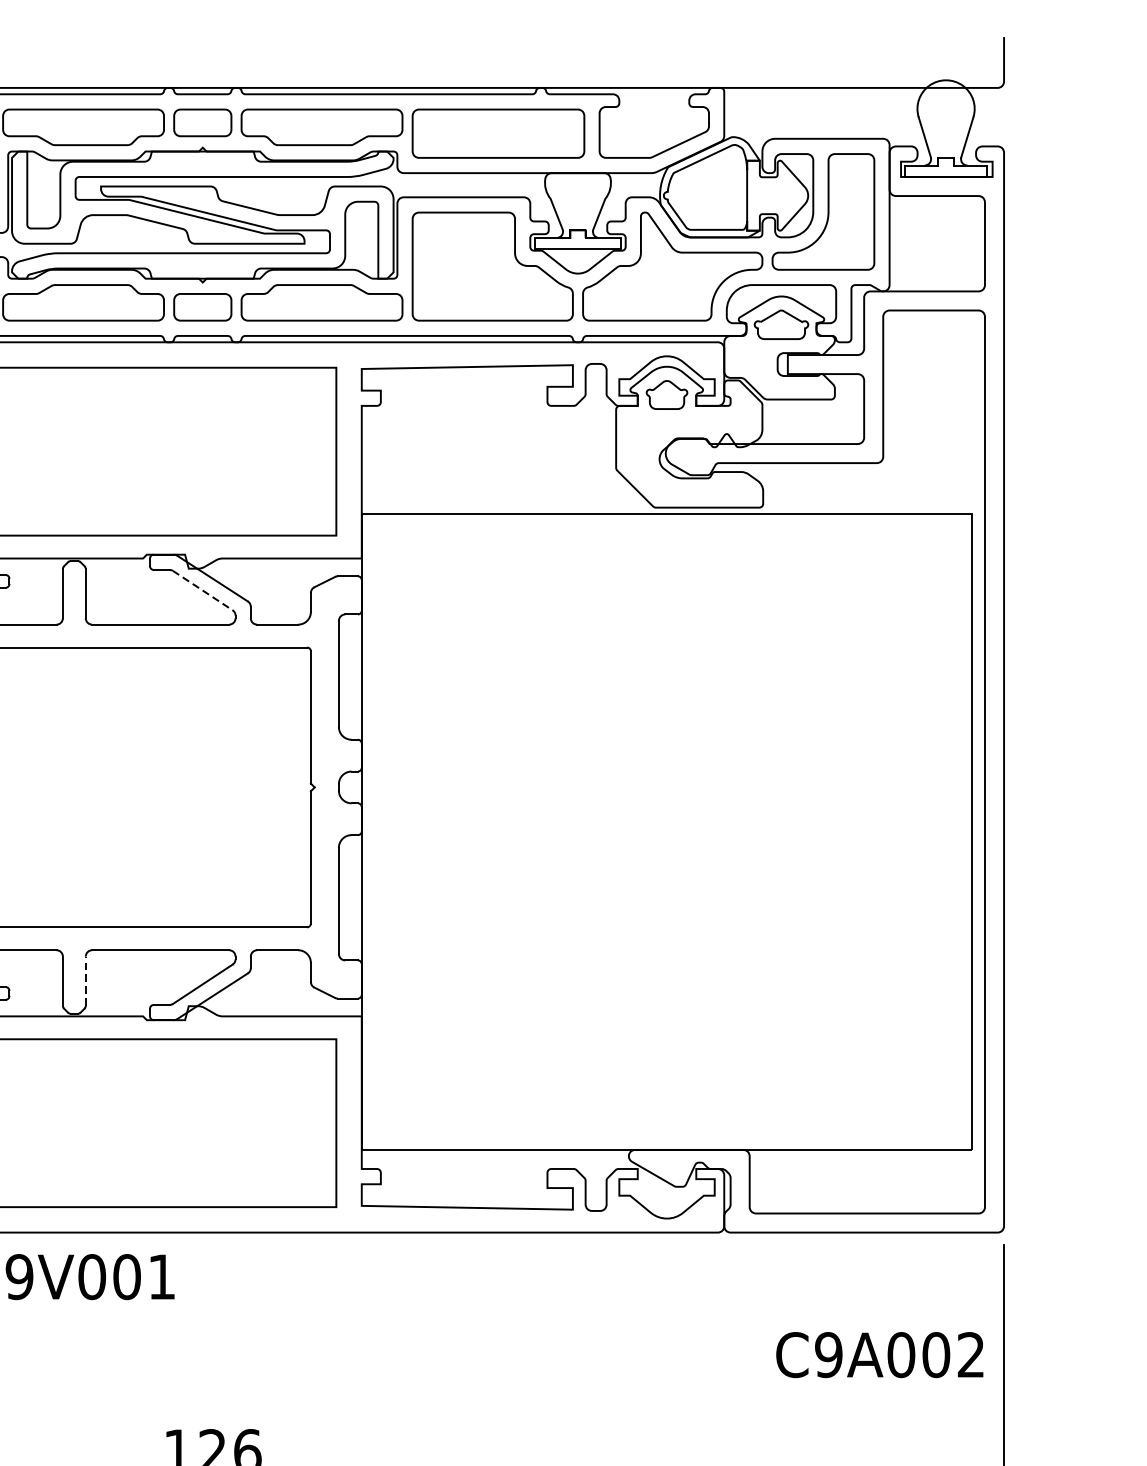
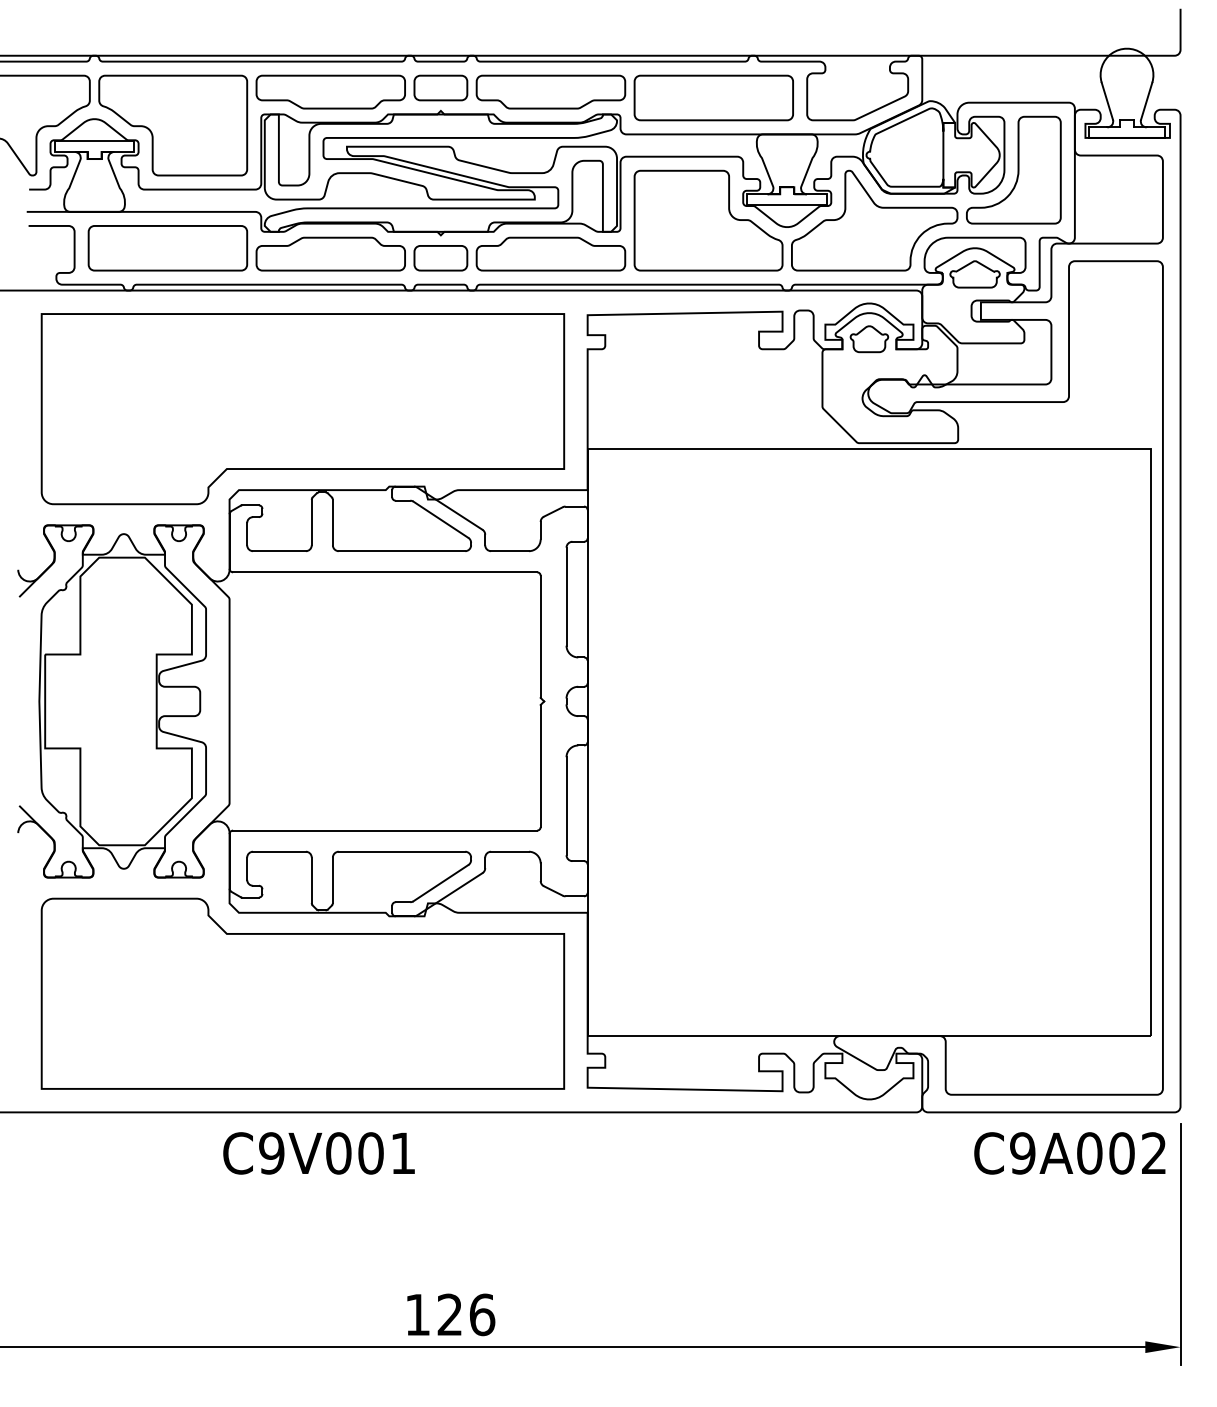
line: (202, 590) -> (440, 519), dashed -> solid
line: (85, 981) -> (332, 880), dashed -> solid
text: (879, 1355) -> (1069, 1153), moved

